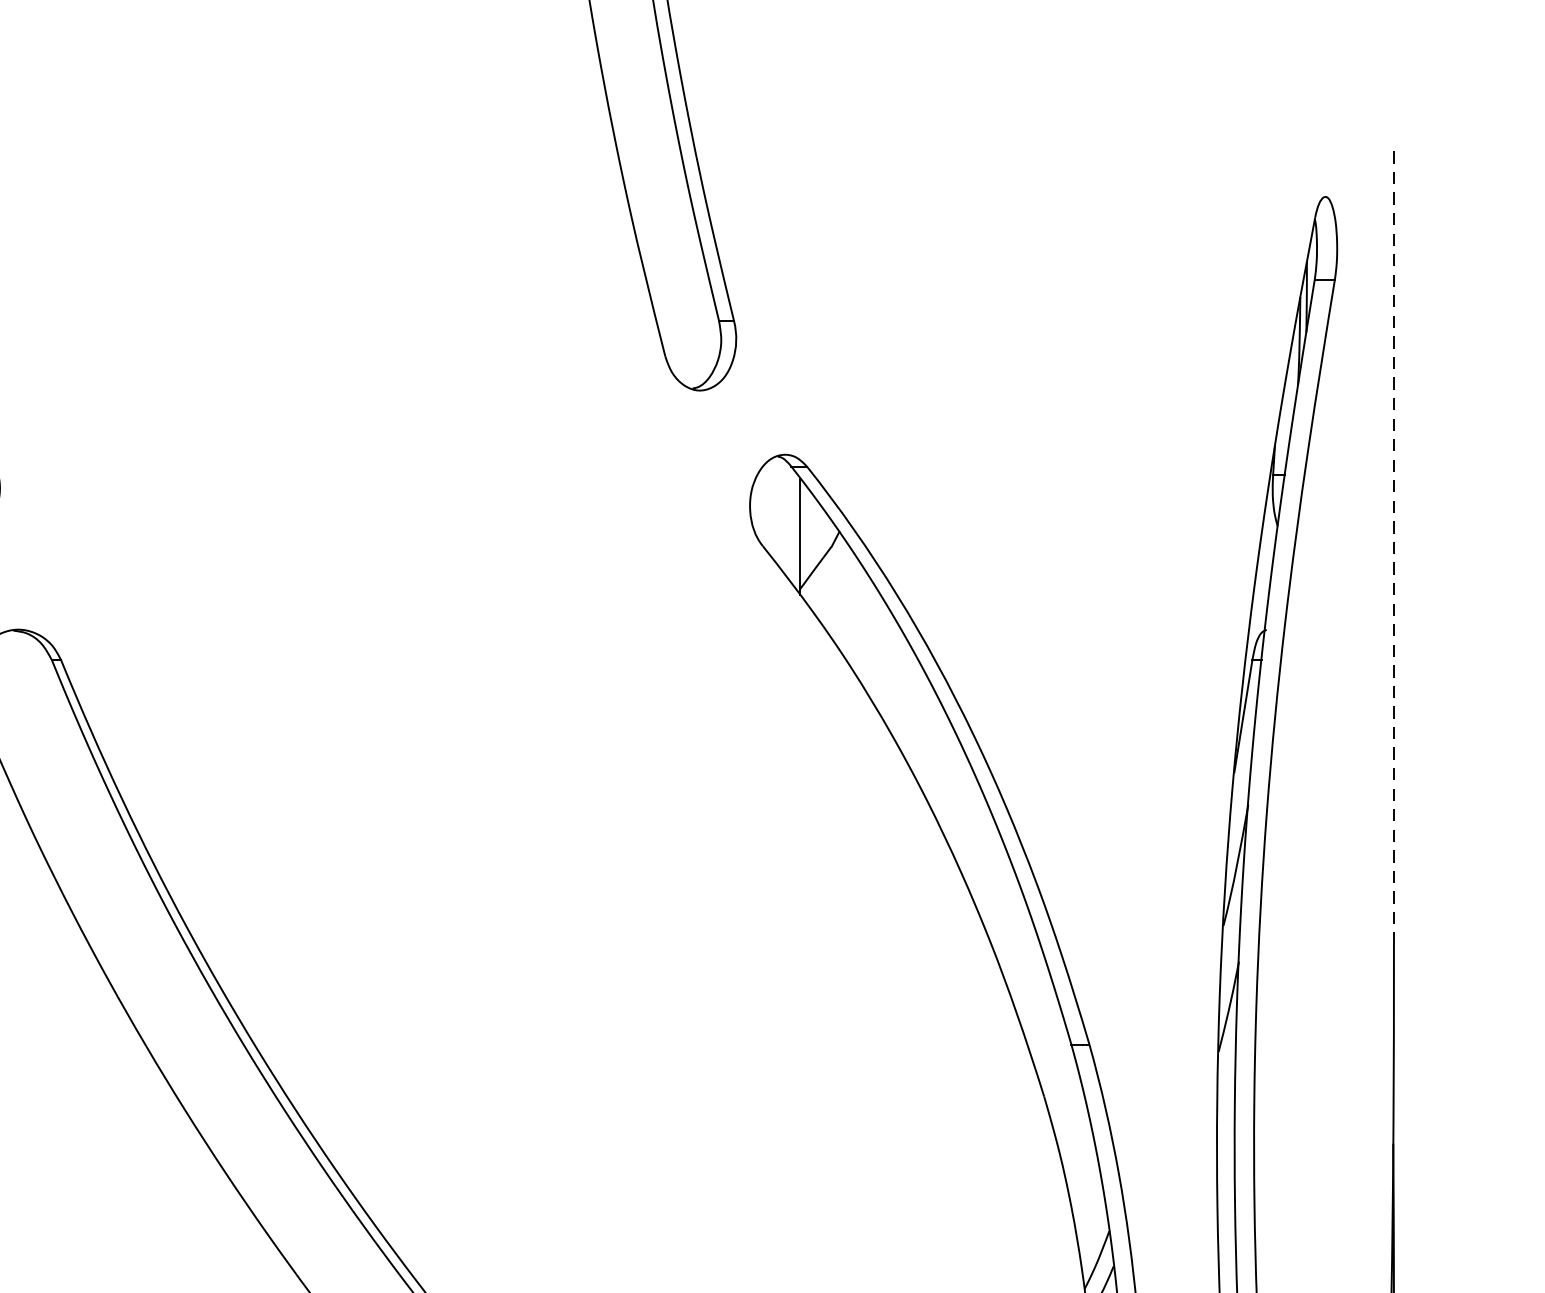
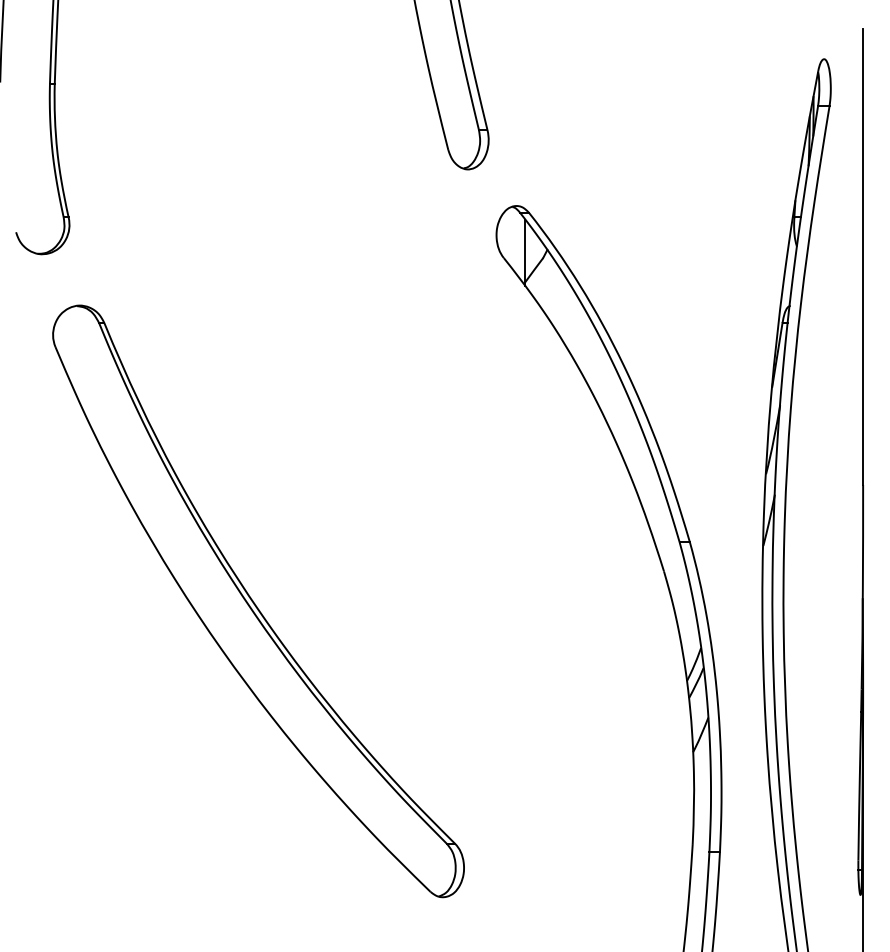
line: (1394, 543) -> (863, 256), dashed -> solid

